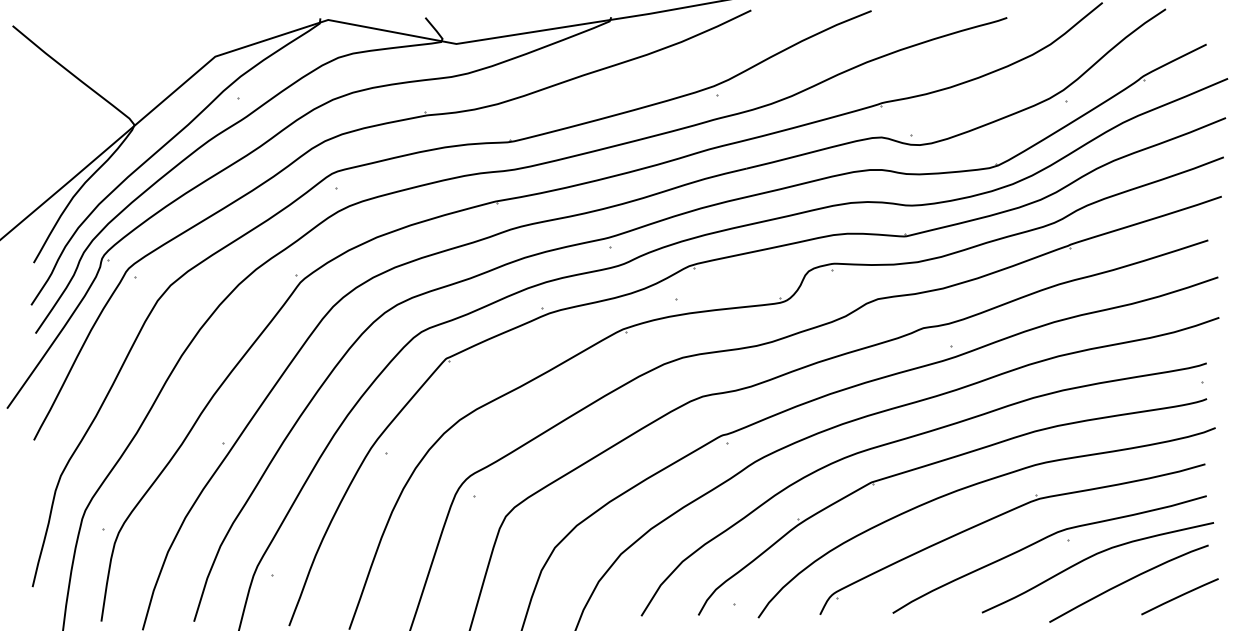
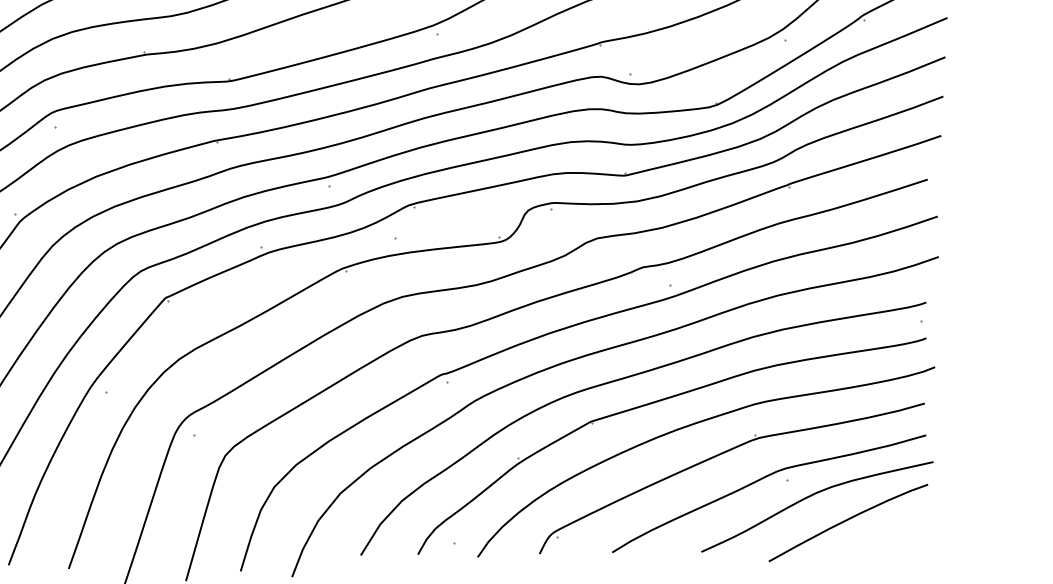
line: (1179, 596) -> (898, 535), removed

